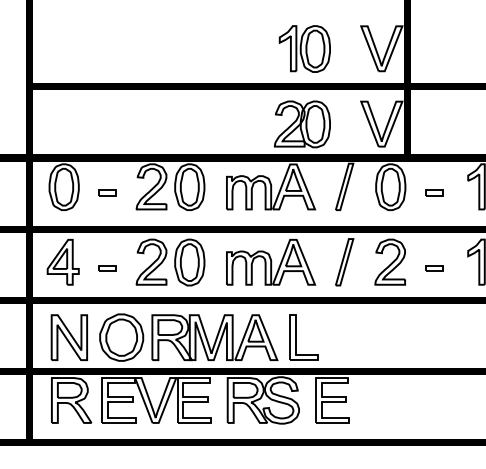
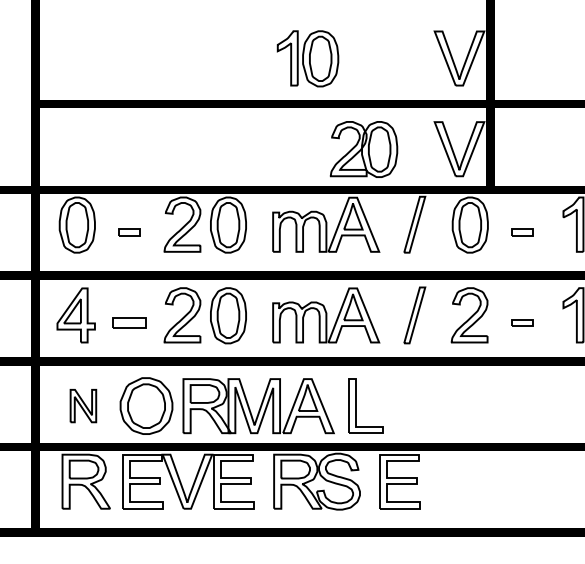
part: (304, 48) -> (307, 58), moved
part: (107, 268) -> (129, 322), size x1.6
part: (68, 337) -> (82, 405), size x0.6

